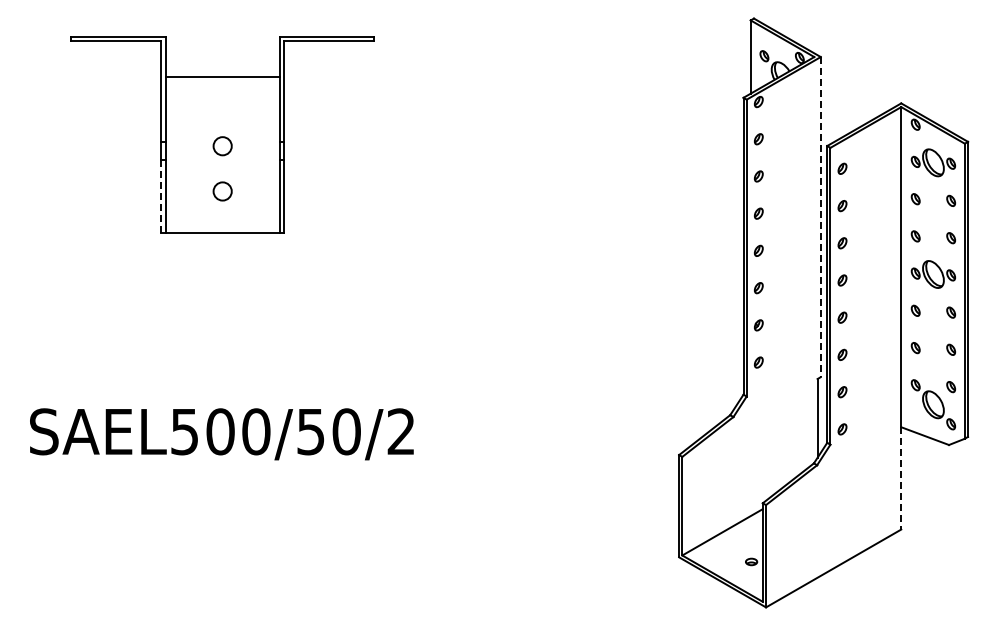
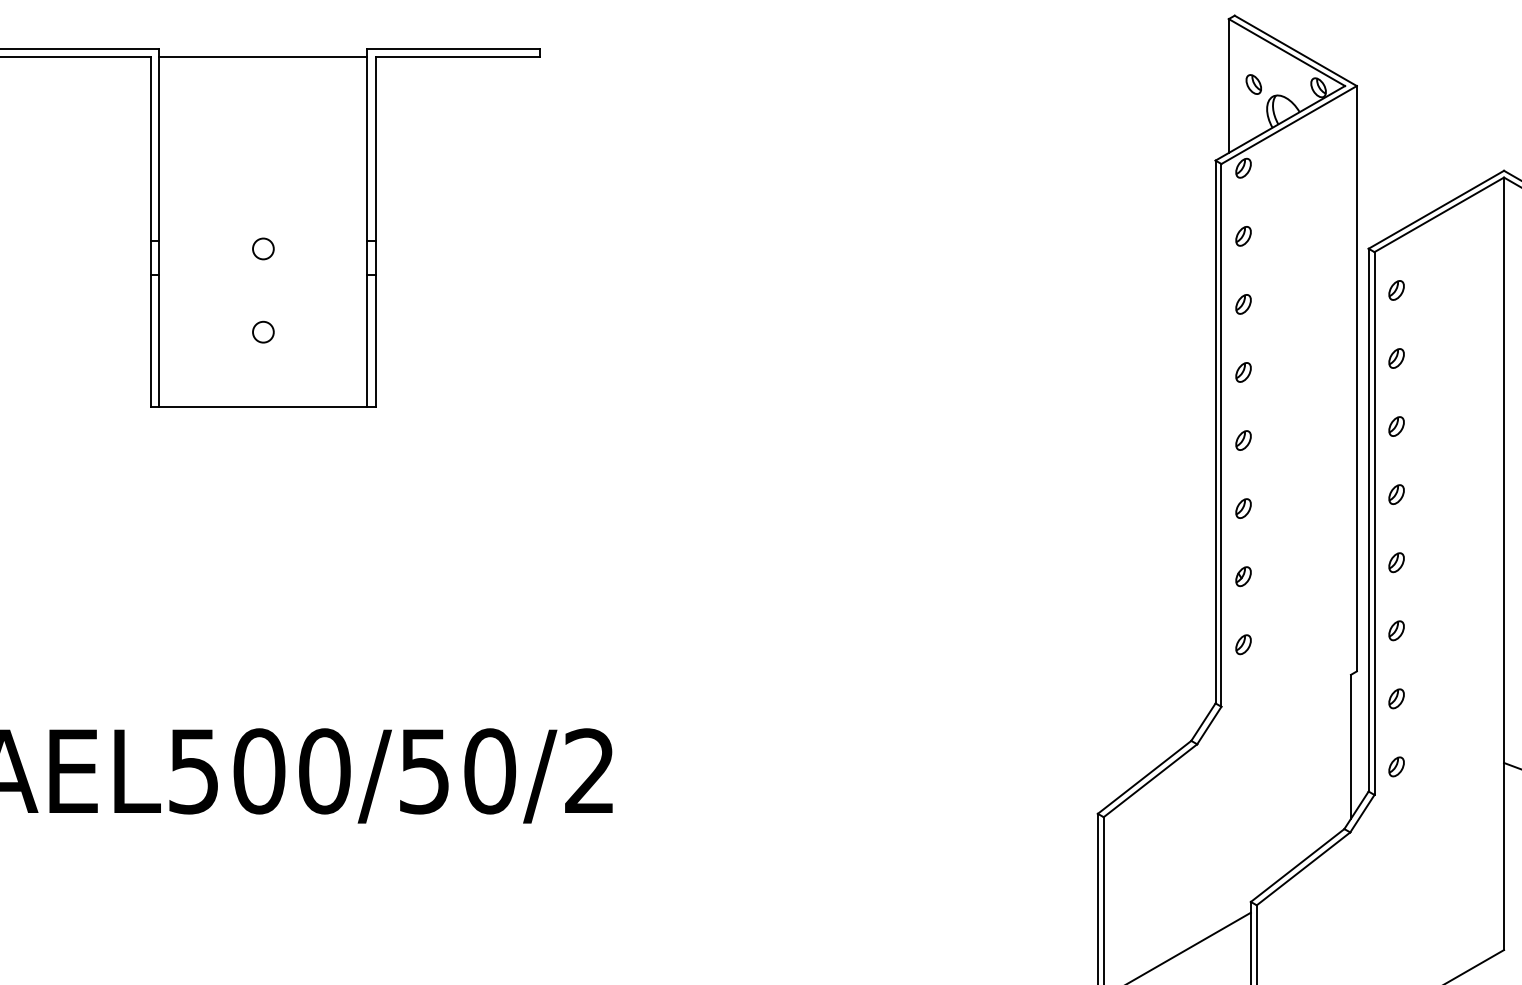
line: (222, 77) -> (262, 57), moved
circle: (222, 145) -> (262, 247), size x0.62
circle: (222, 191) -> (262, 331), size x0.62
line: (161, 196) -> (151, 341), dashed -> solid
line: (820, 217) -> (1356, 379), dashed -> solid
line: (901, 478) -> (1504, 856), dashed -> solid

